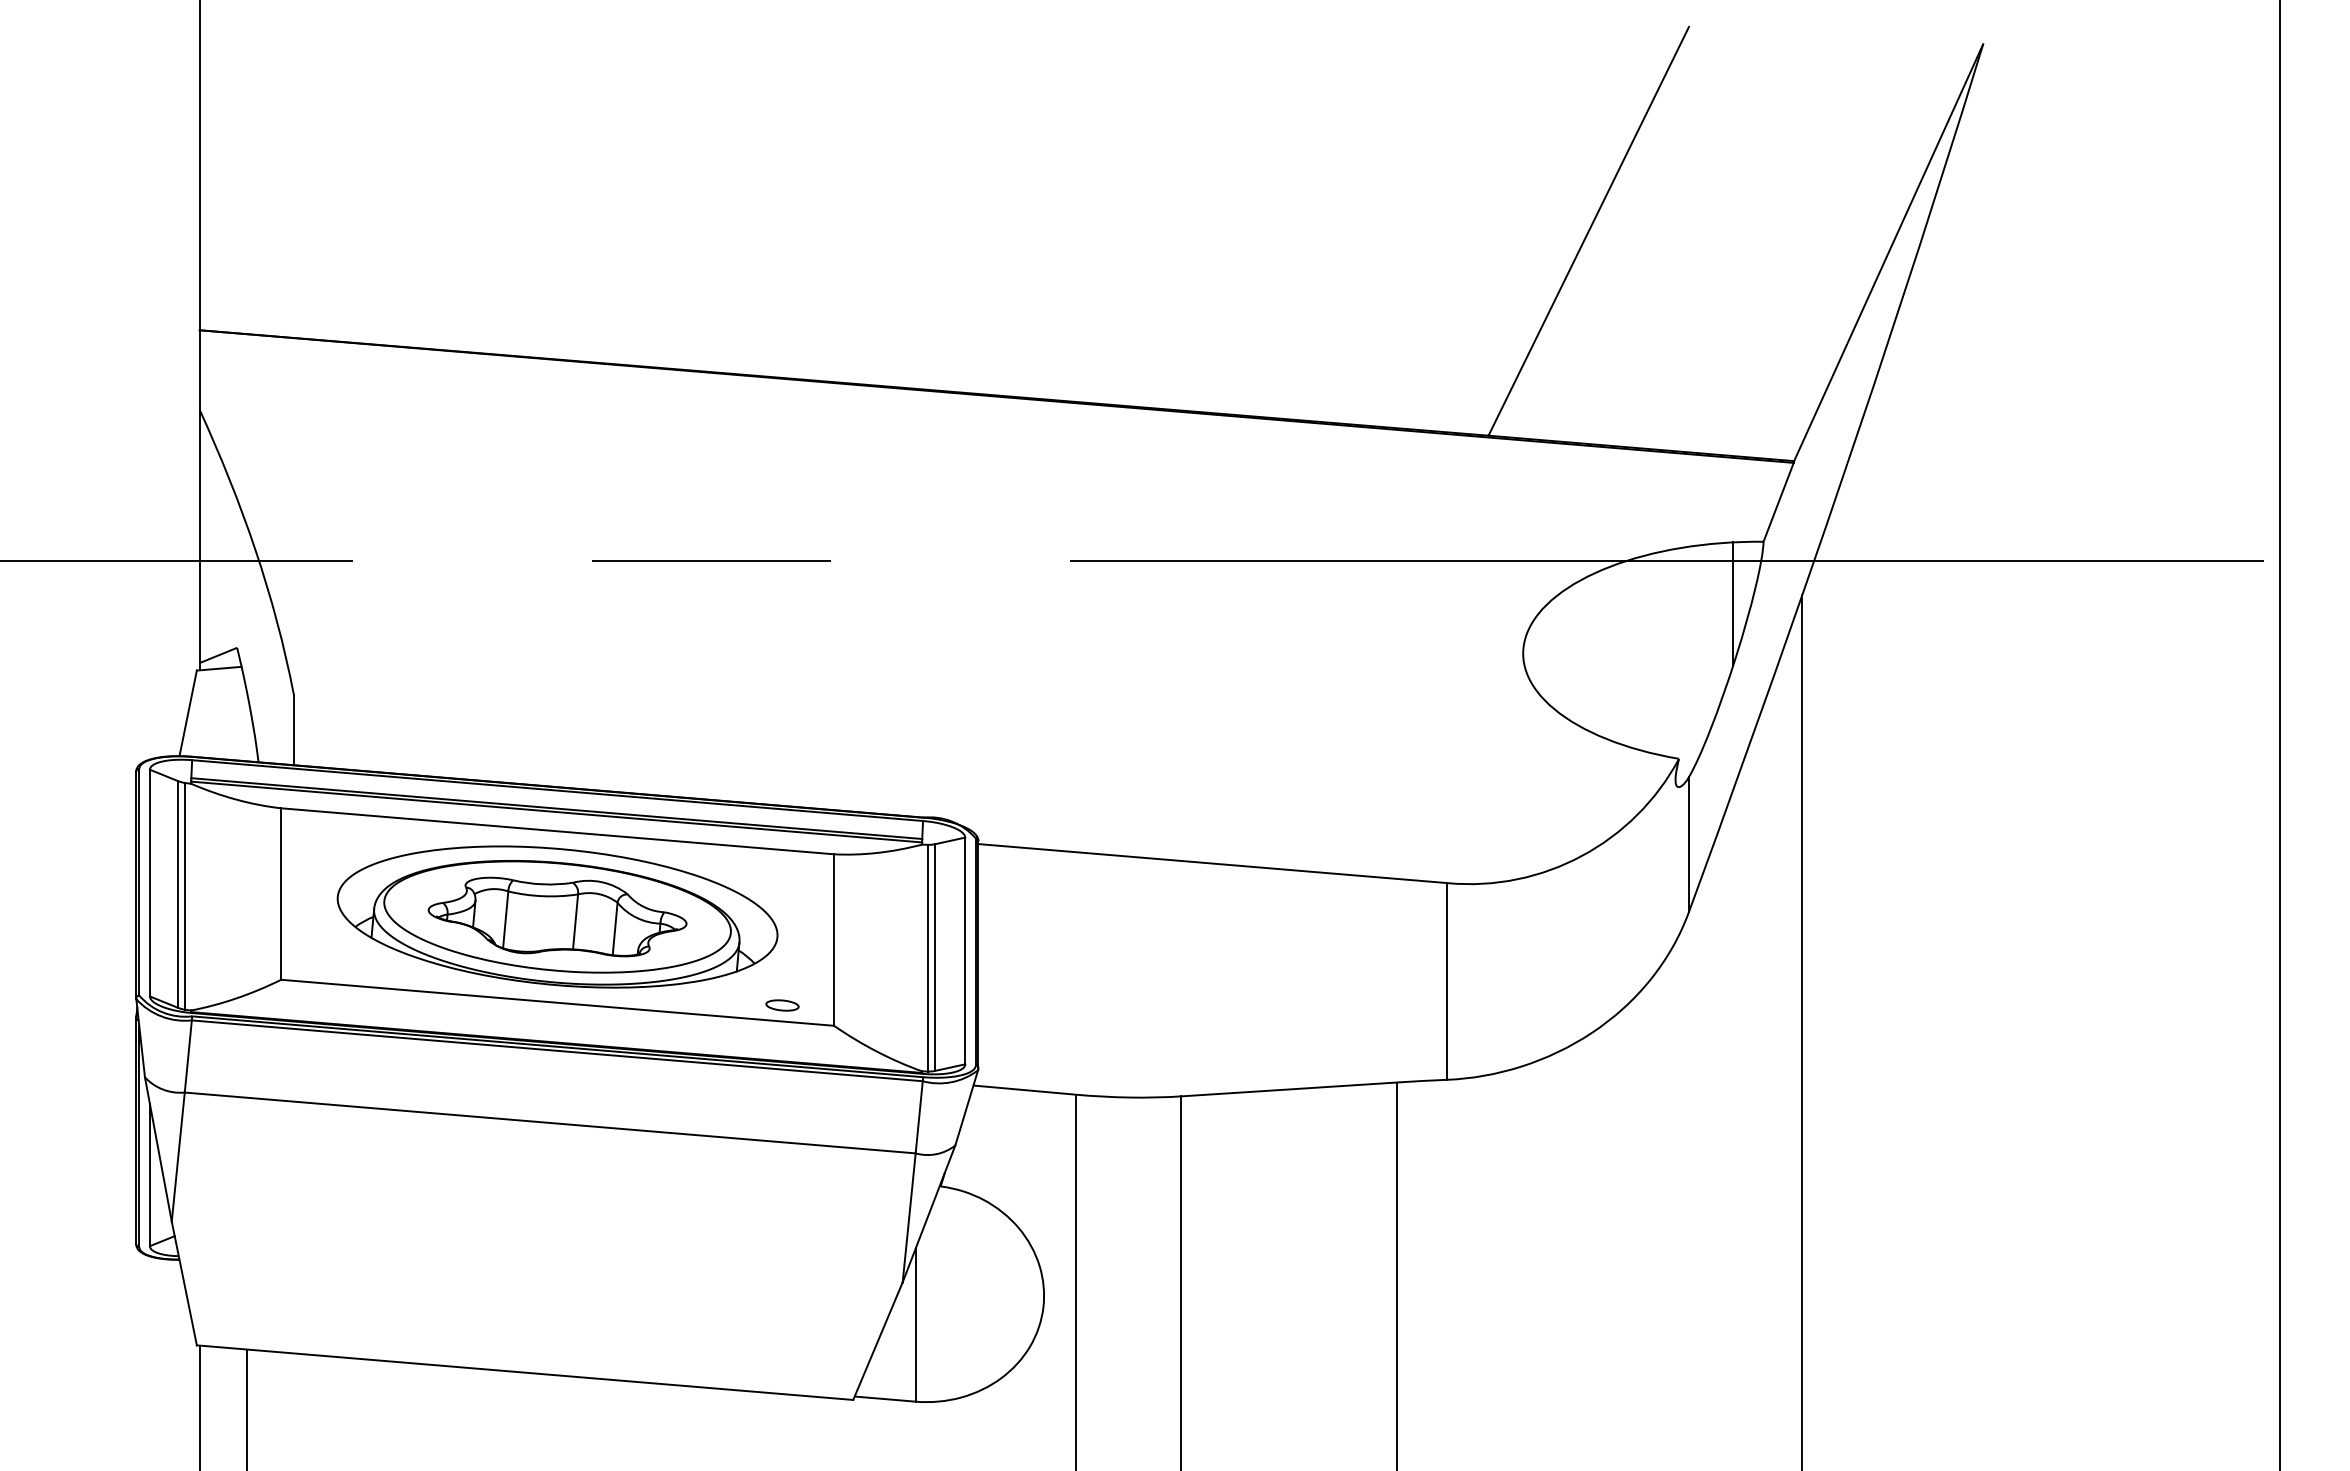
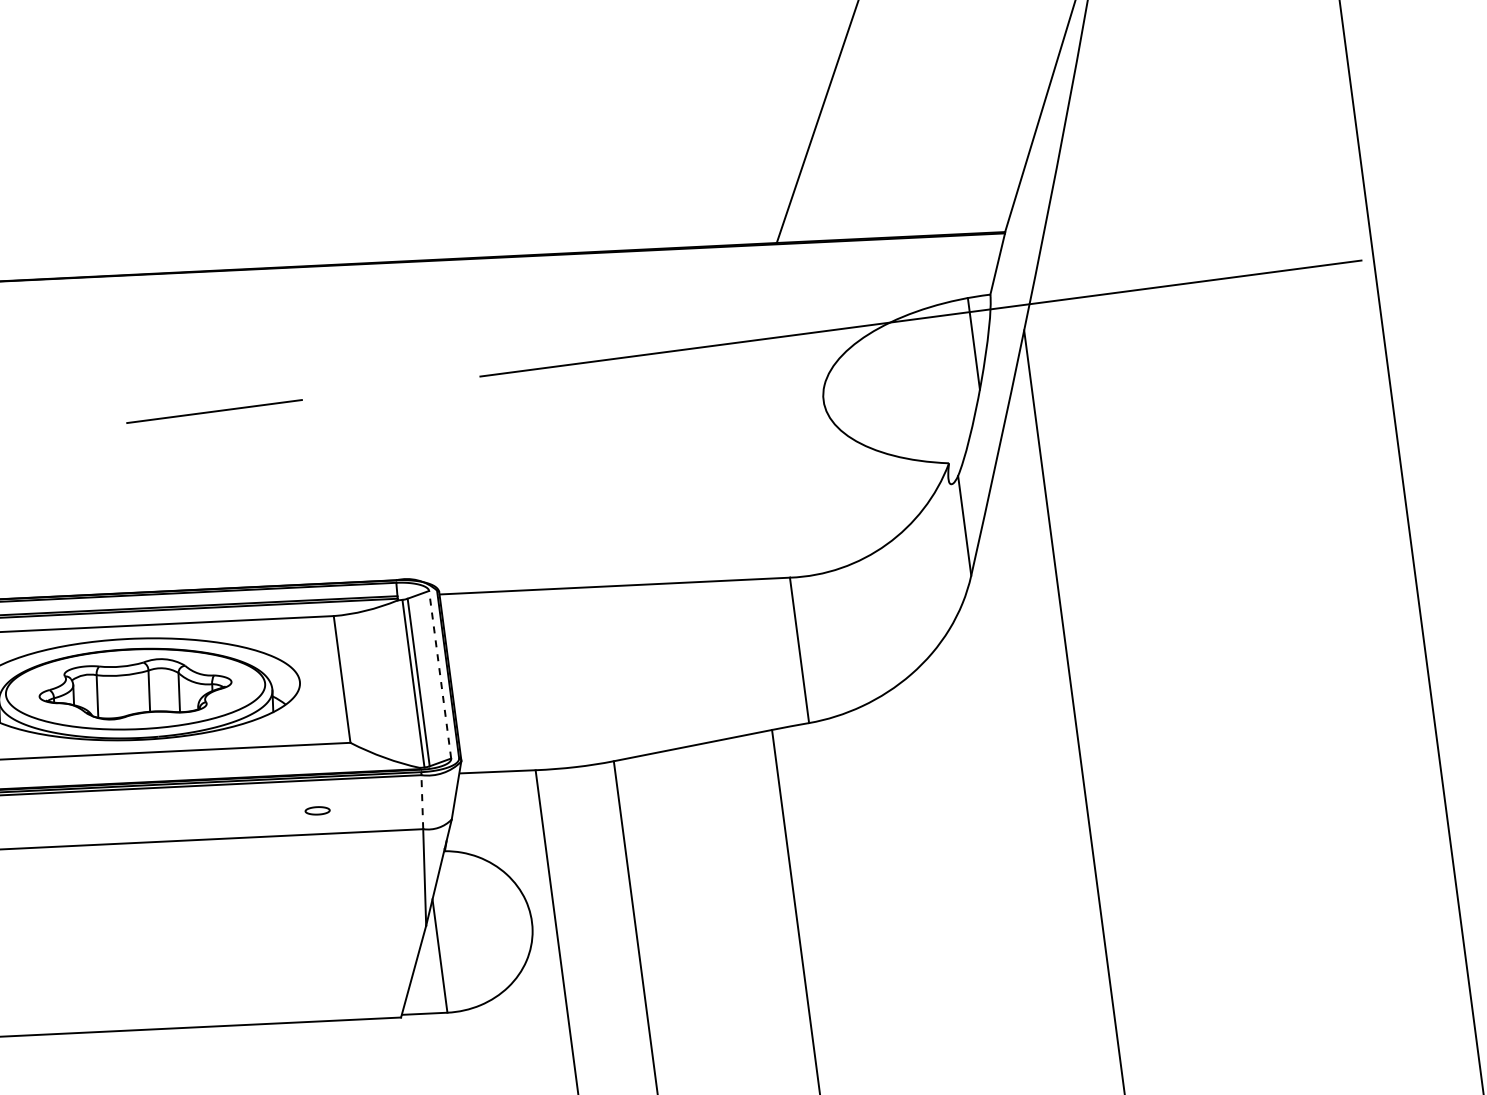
line: (965, 950) -> (440, 674), solid -> dashed
part: (782, 1005) -> (317, 810), moved
line: (919, 1116) -> (422, 801), solid -> dashed

